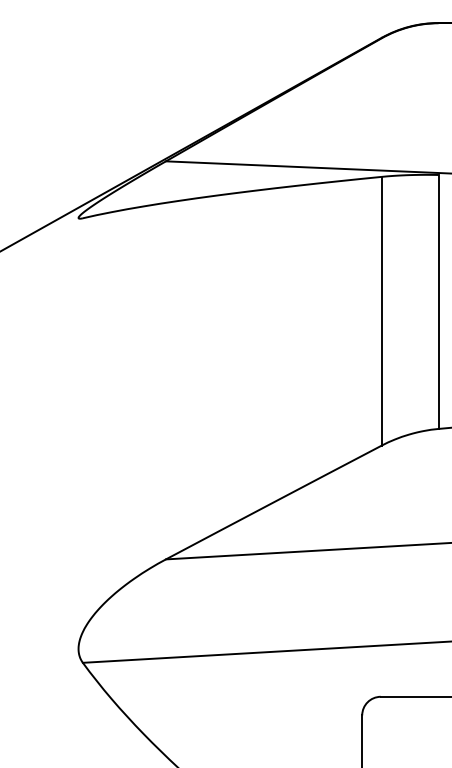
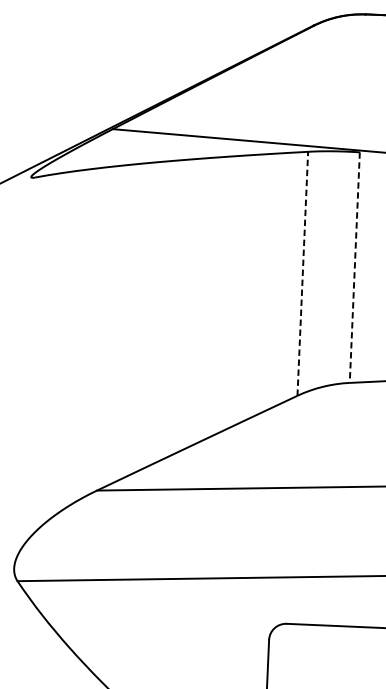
line: (438, 301) -> (354, 267), solid -> dashed
line: (381, 310) -> (302, 273), solid -> dashed

